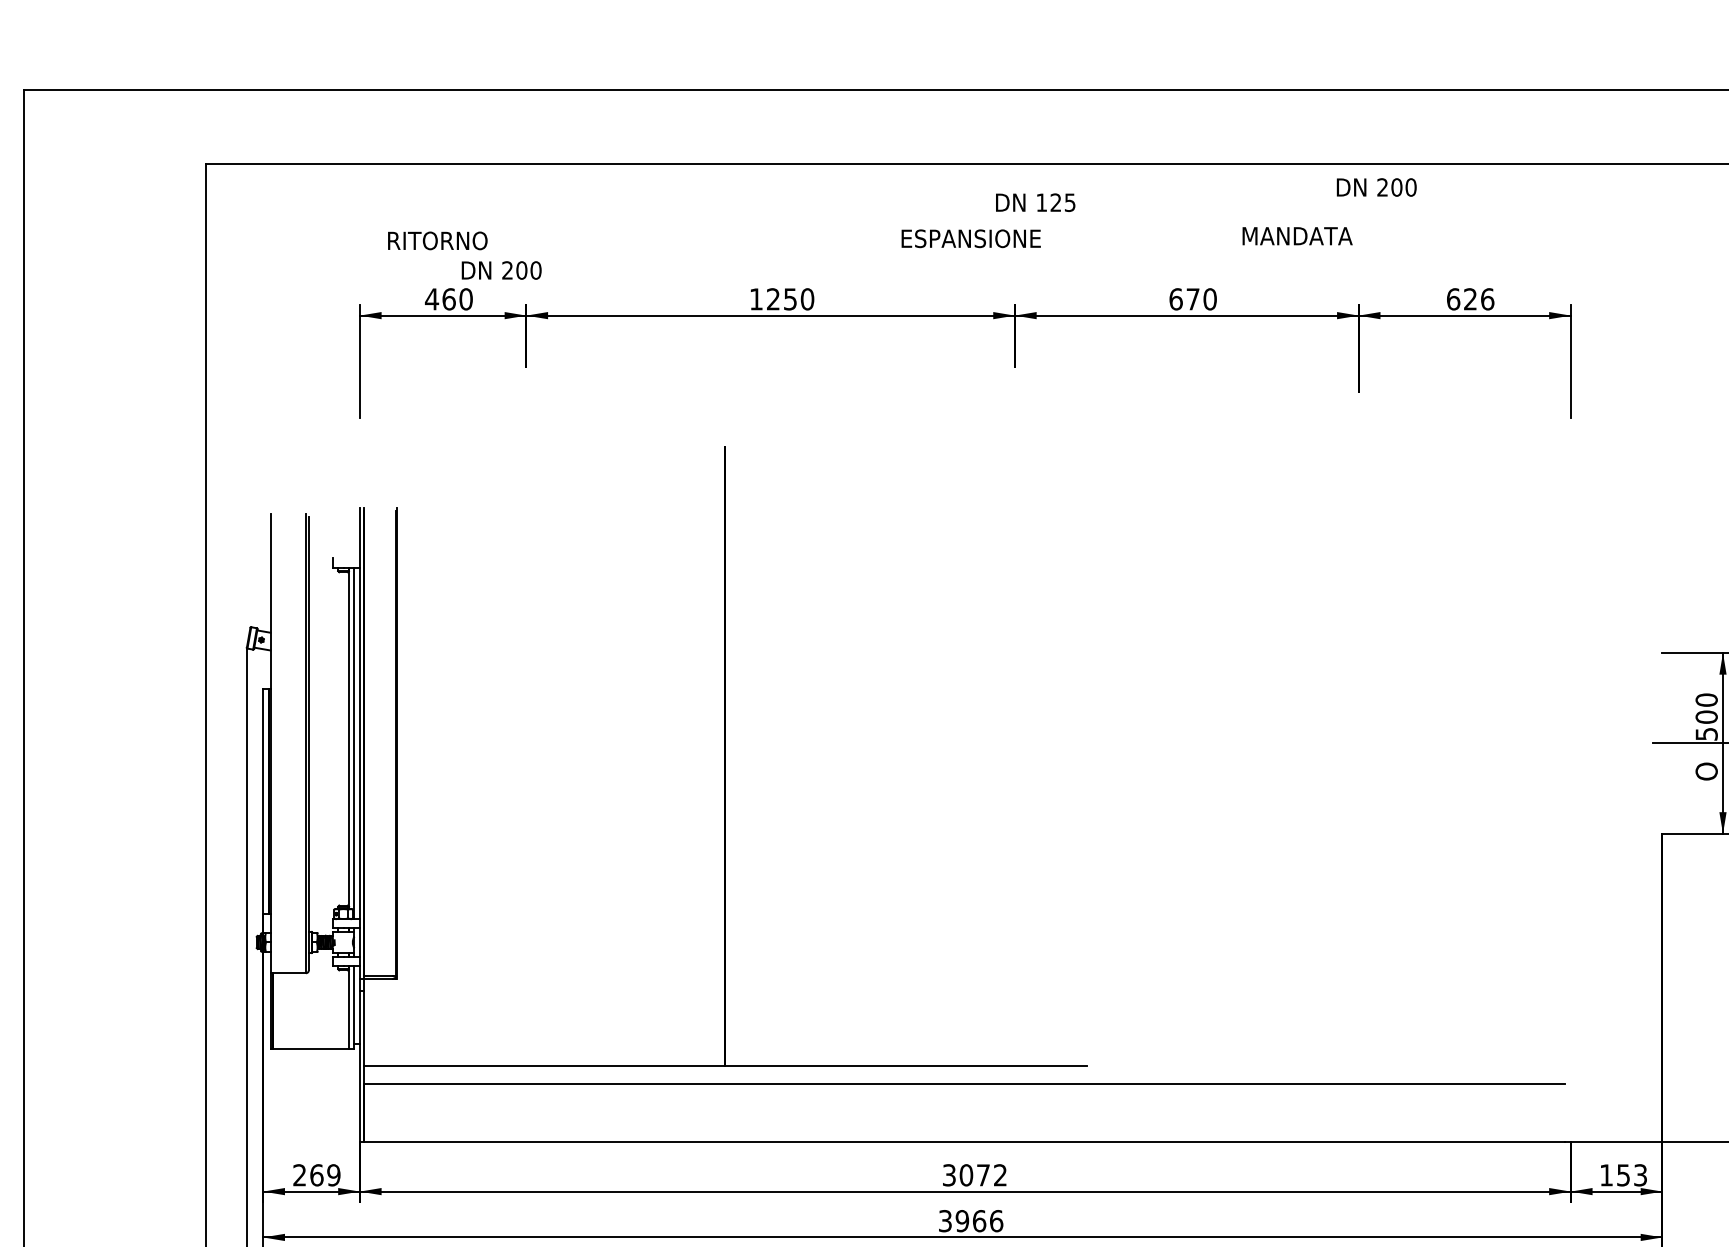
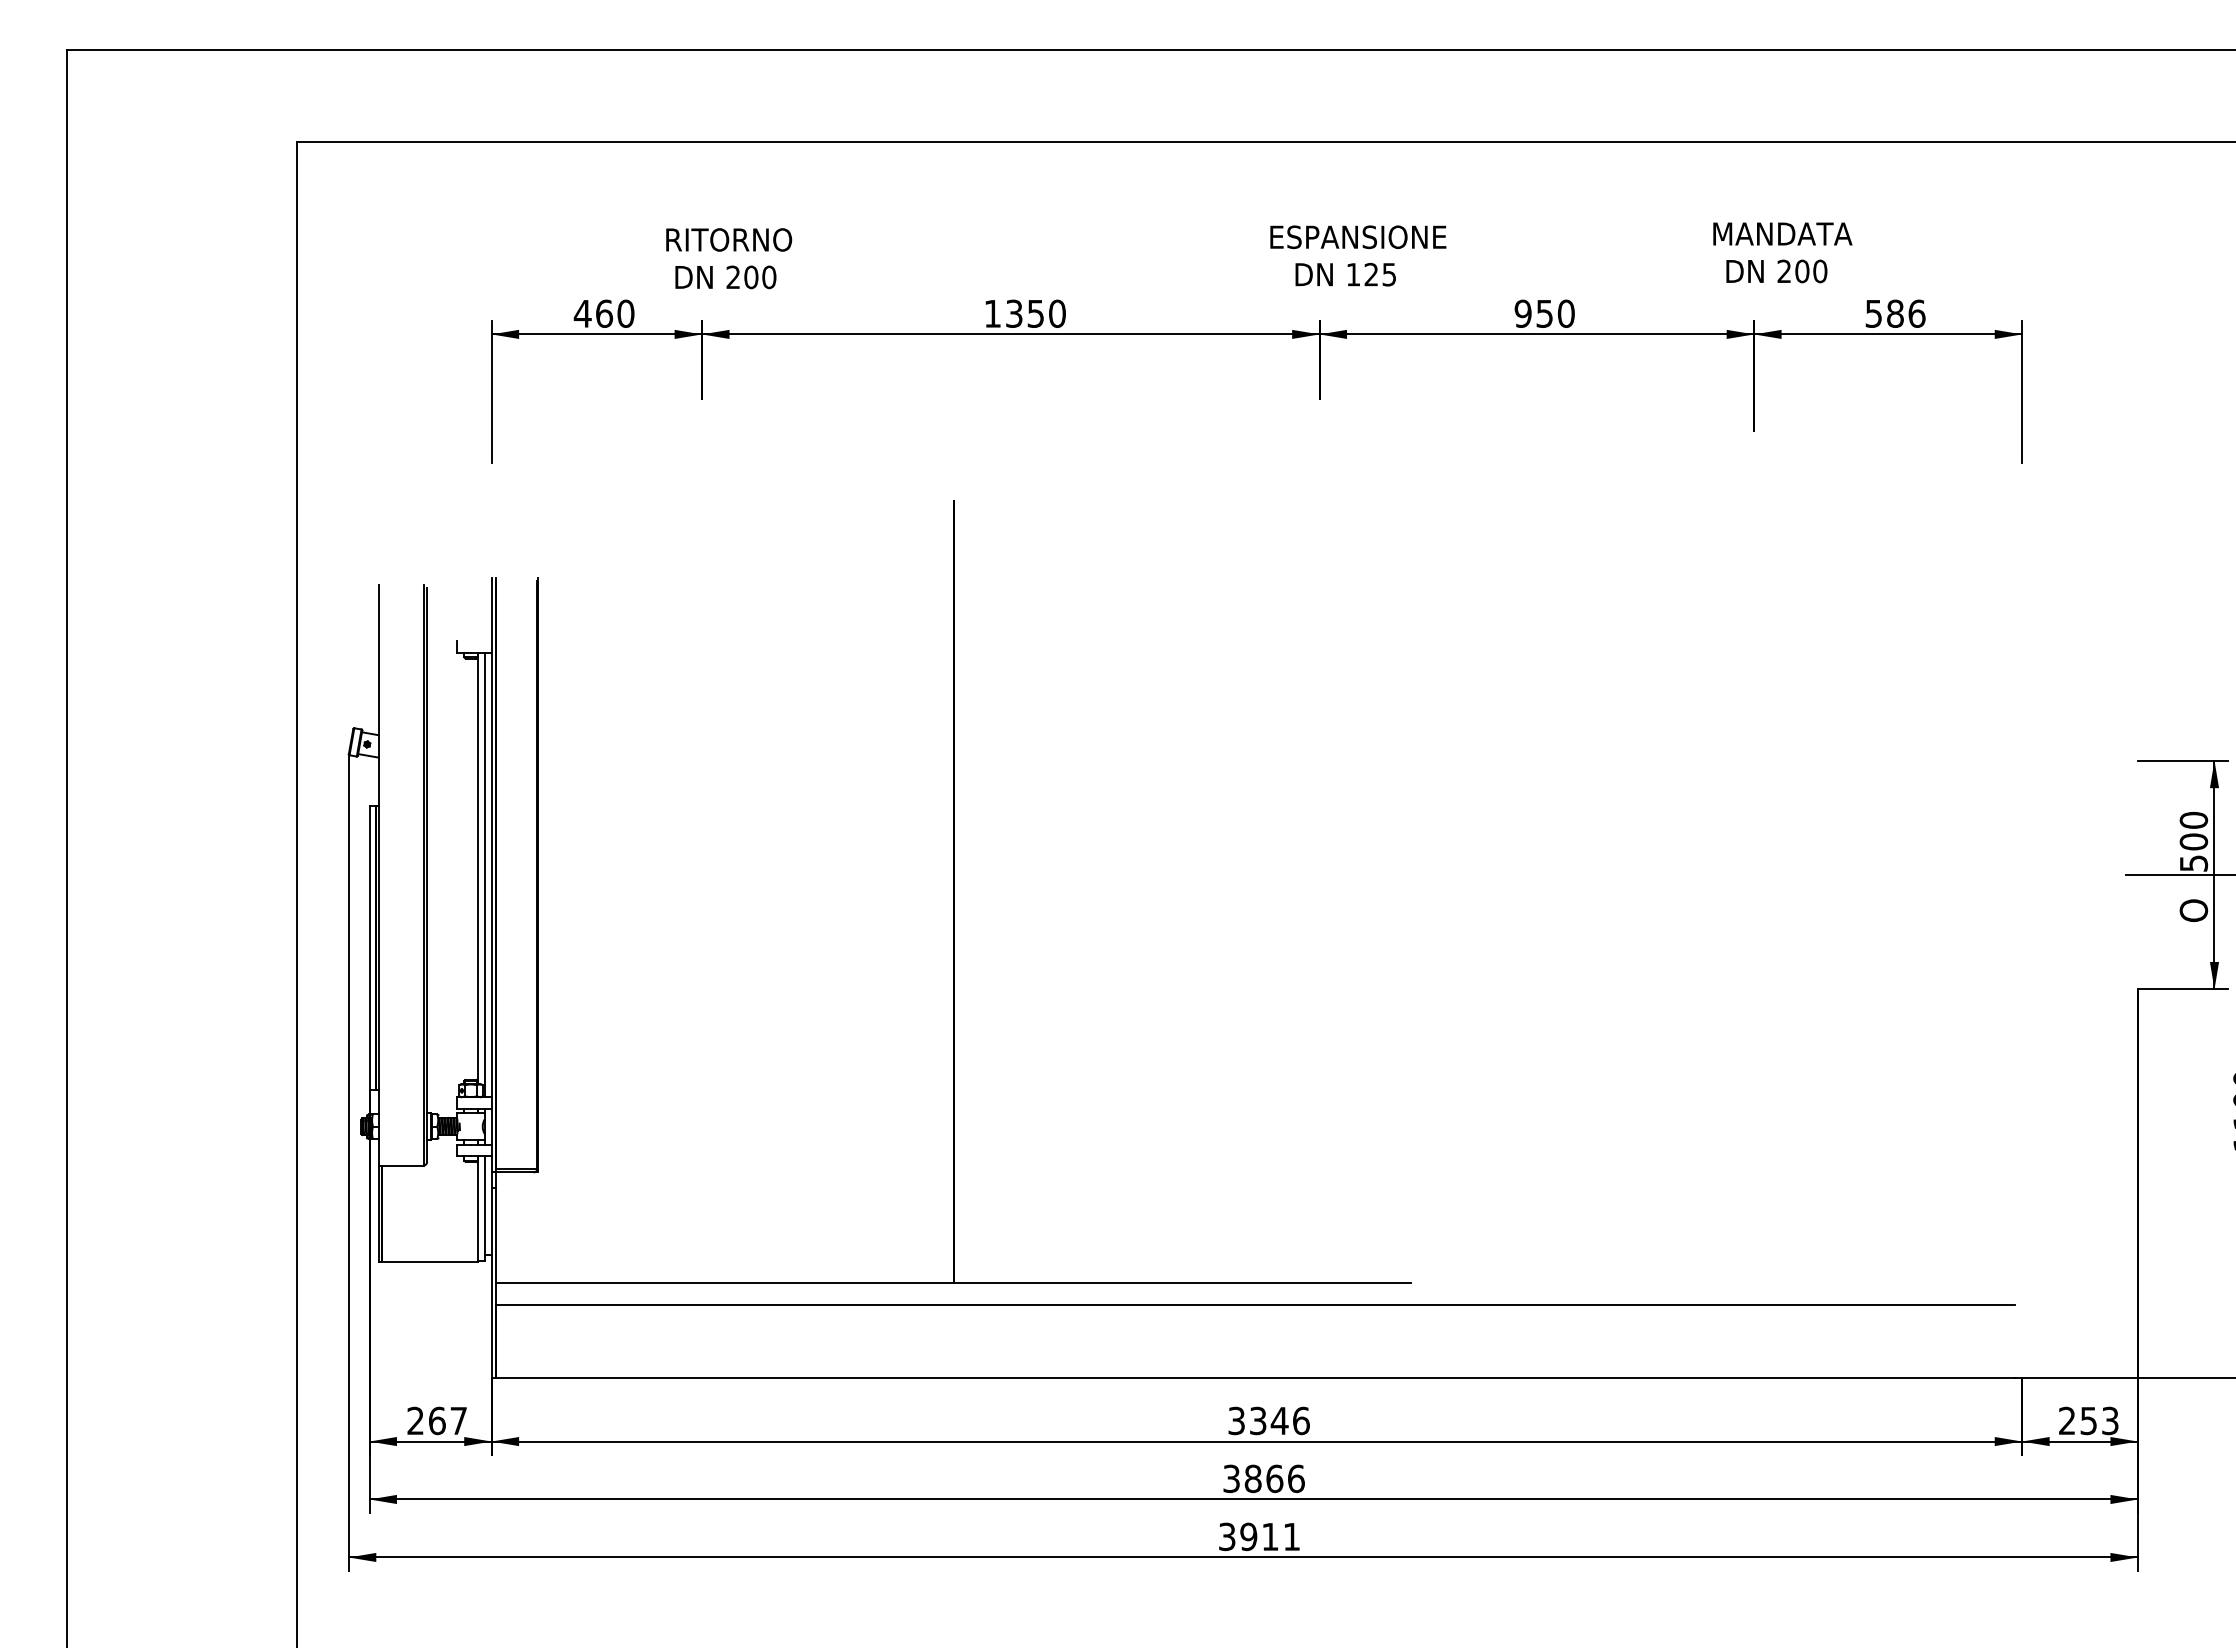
text: (1376, 187) -> (1776, 271), moved
text: (1035, 202) -> (1345, 274), moved
text: (1297, 235) -> (1782, 233), moved
text: (971, 238) -> (1358, 237), moved
text: (438, 240) -> (729, 239), moved
text: (501, 270) -> (725, 277), moved
text: (773, 299) -> (1014, 313), 1250 -> 1350
text: (1184, 299) -> (1533, 313), 670 -> 950
text: (1461, 299) -> (1884, 313), 626 -> 586
text: (333, 1174) -> (458, 1420), 269 -> 267
text: (983, 1174) -> (1279, 1420), 3072 -> 3346
text: (1605, 1174) -> (2066, 1420), 153 -> 253
text: (961, 1220) -> (1252, 1478), 3966 -> 3866

